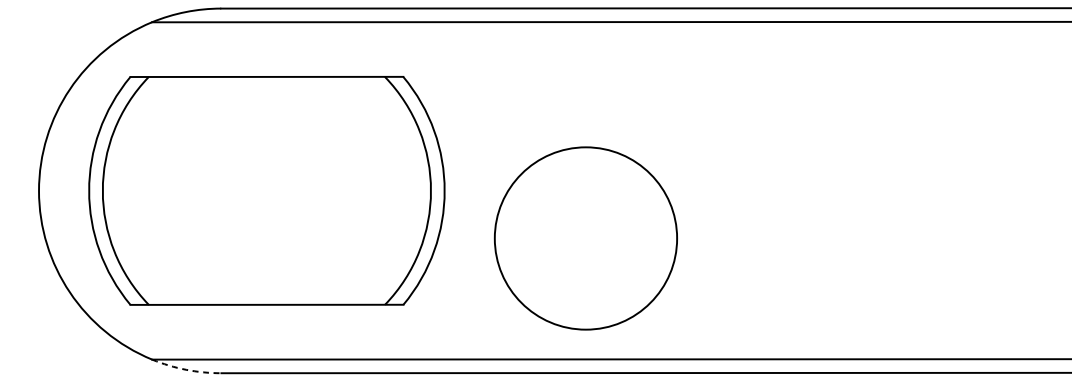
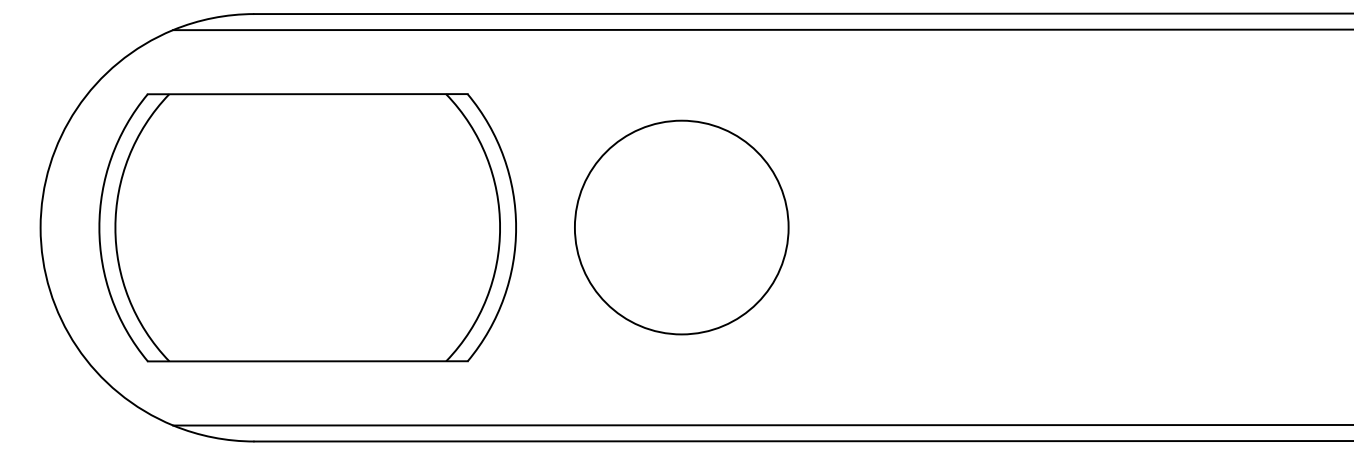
circle: (585, 238) -> (681, 227), moved
arc: (186, 369) -> (213, 437), dashed -> solid

